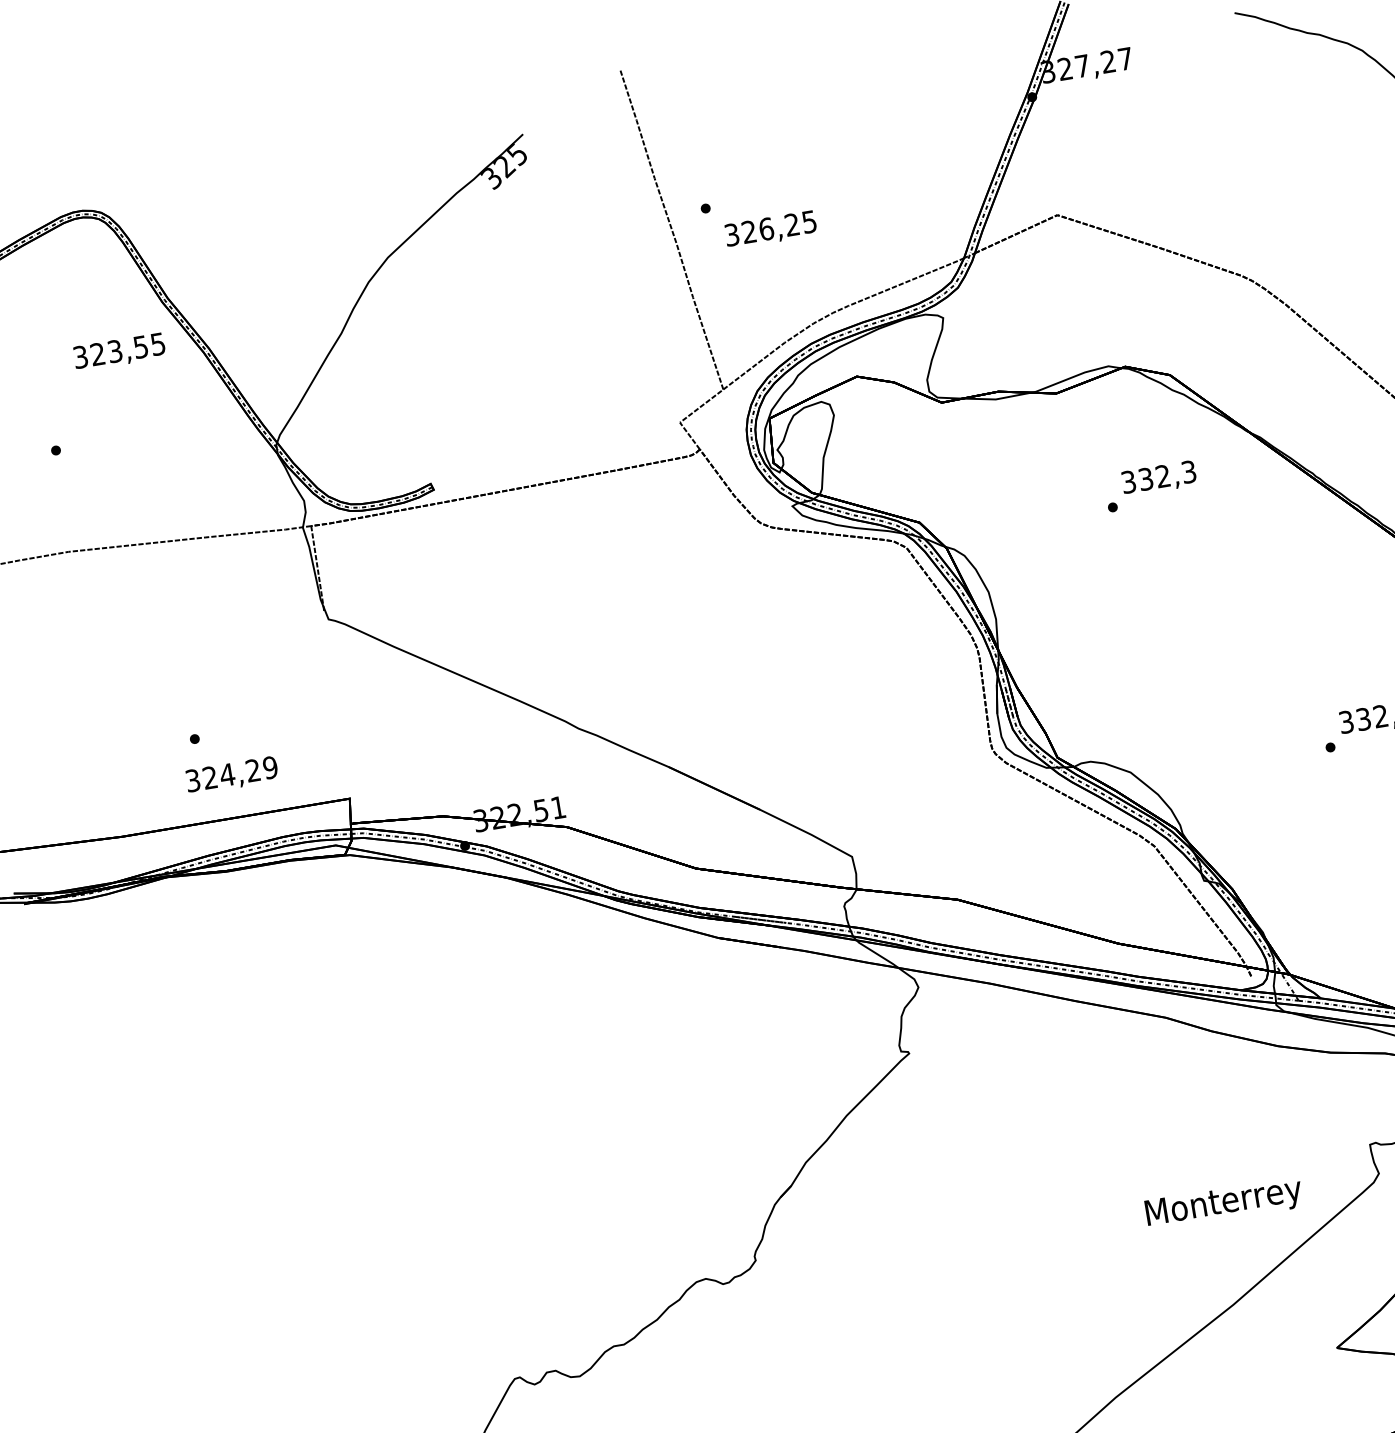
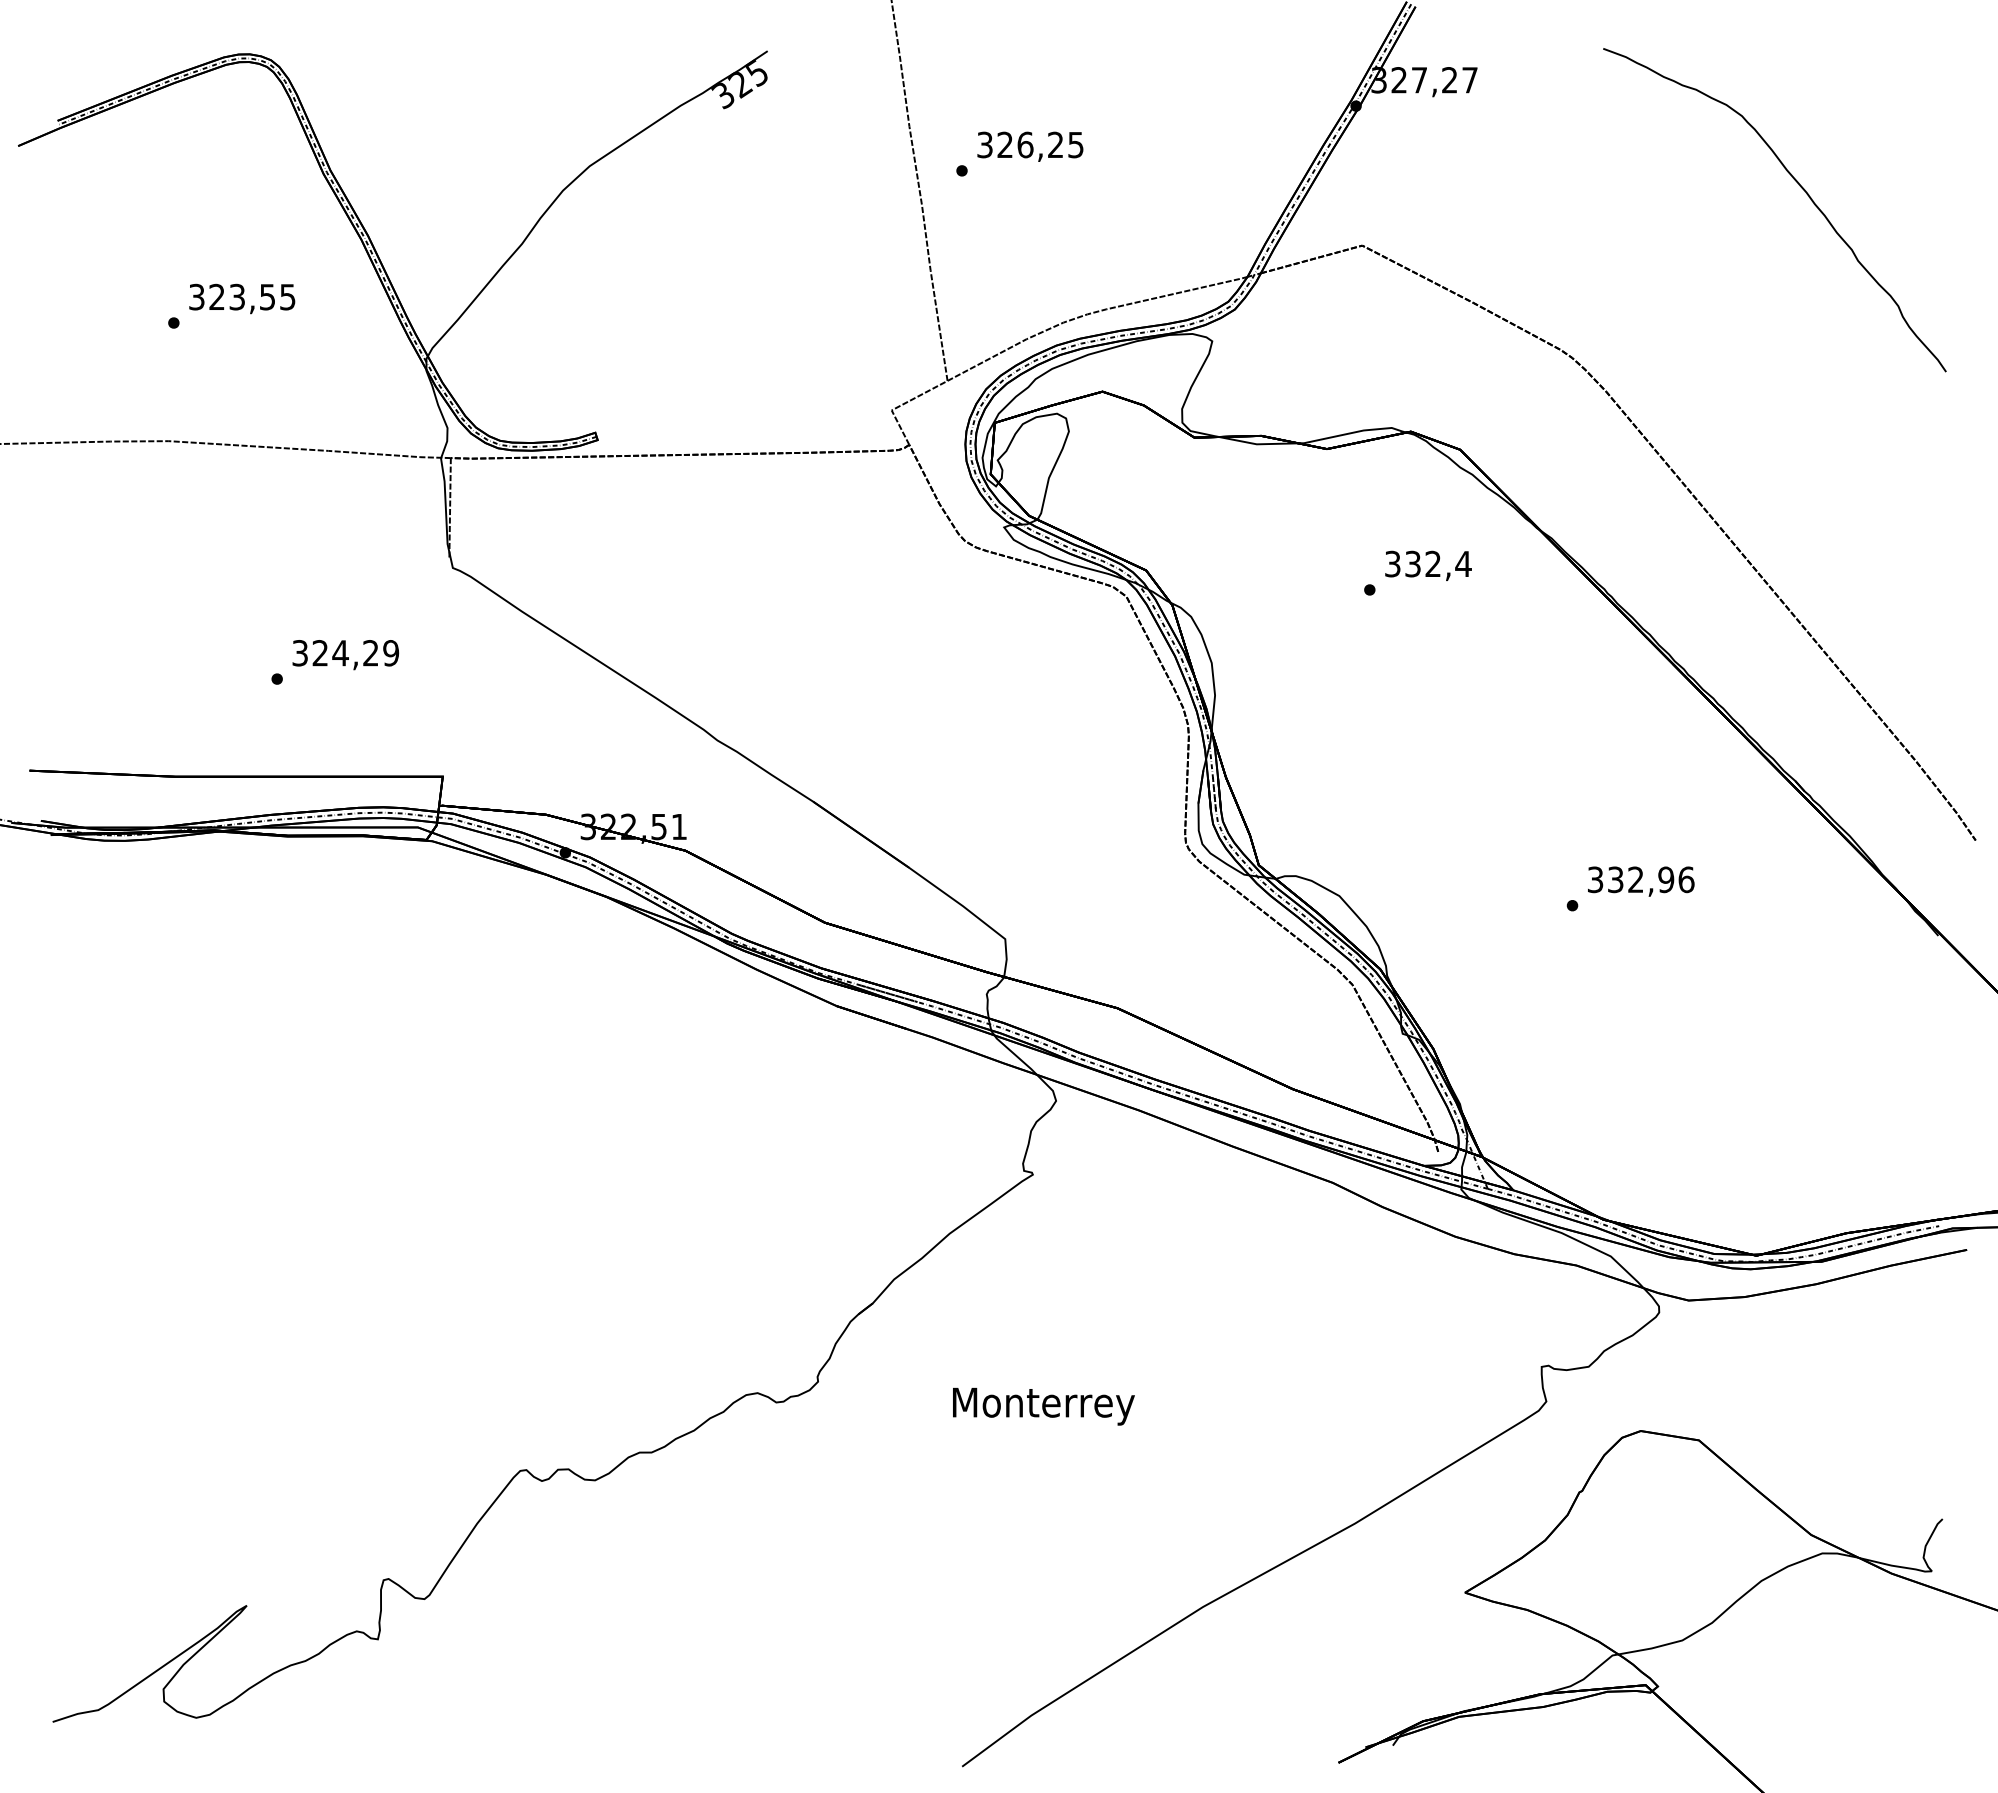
text: (771, 229) -> (1030, 146), moved
text: (119, 351) -> (242, 298), moved
text: (1188, 471) -> (1463, 563), 332,3 -> 332,4
text: (231, 776) -> (345, 655), moved
text: (1223, 1203) -> (1043, 1406), moved

